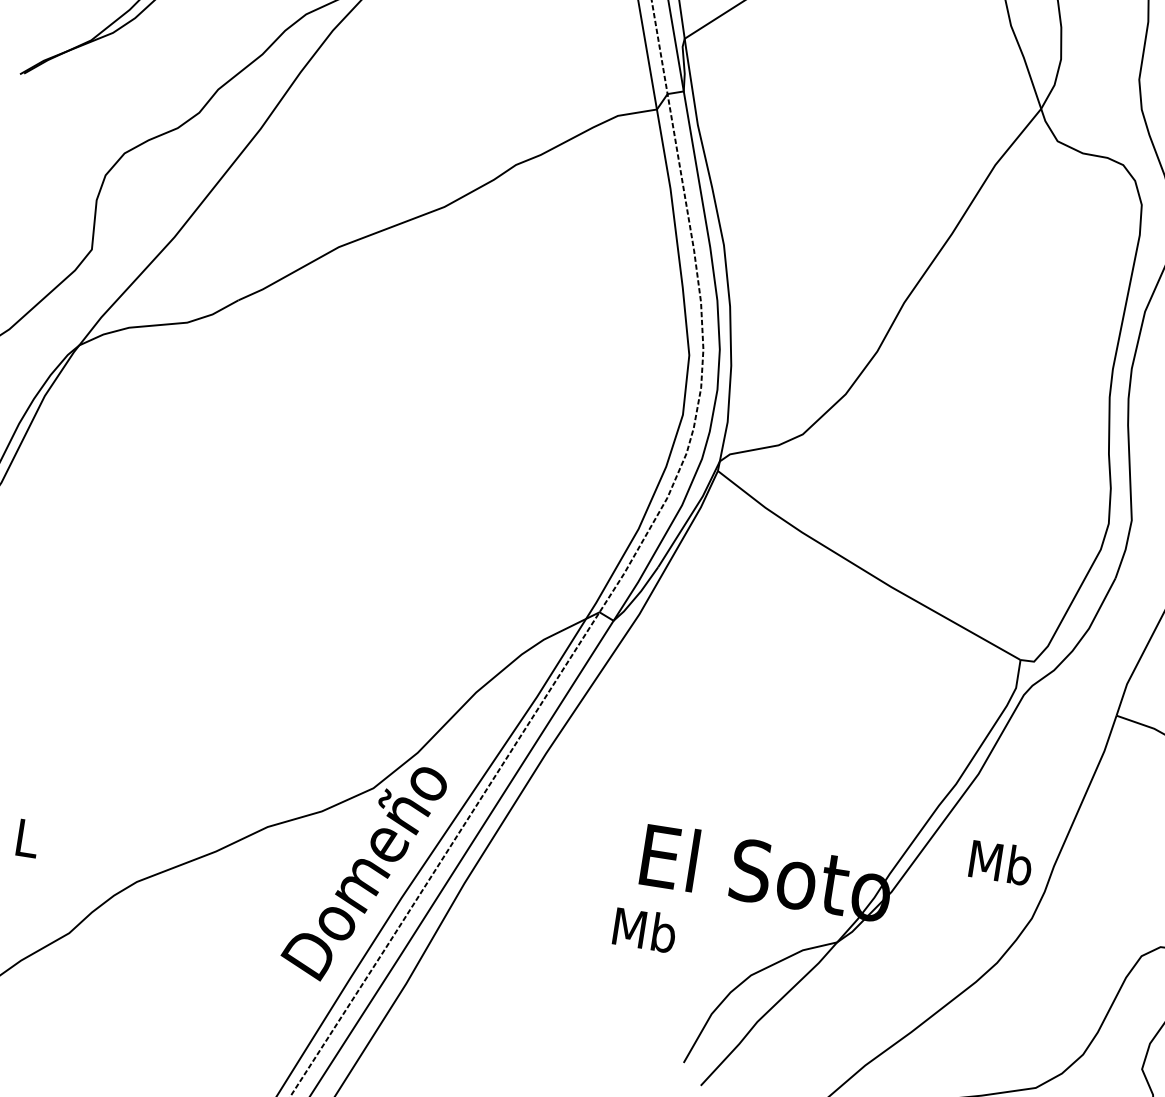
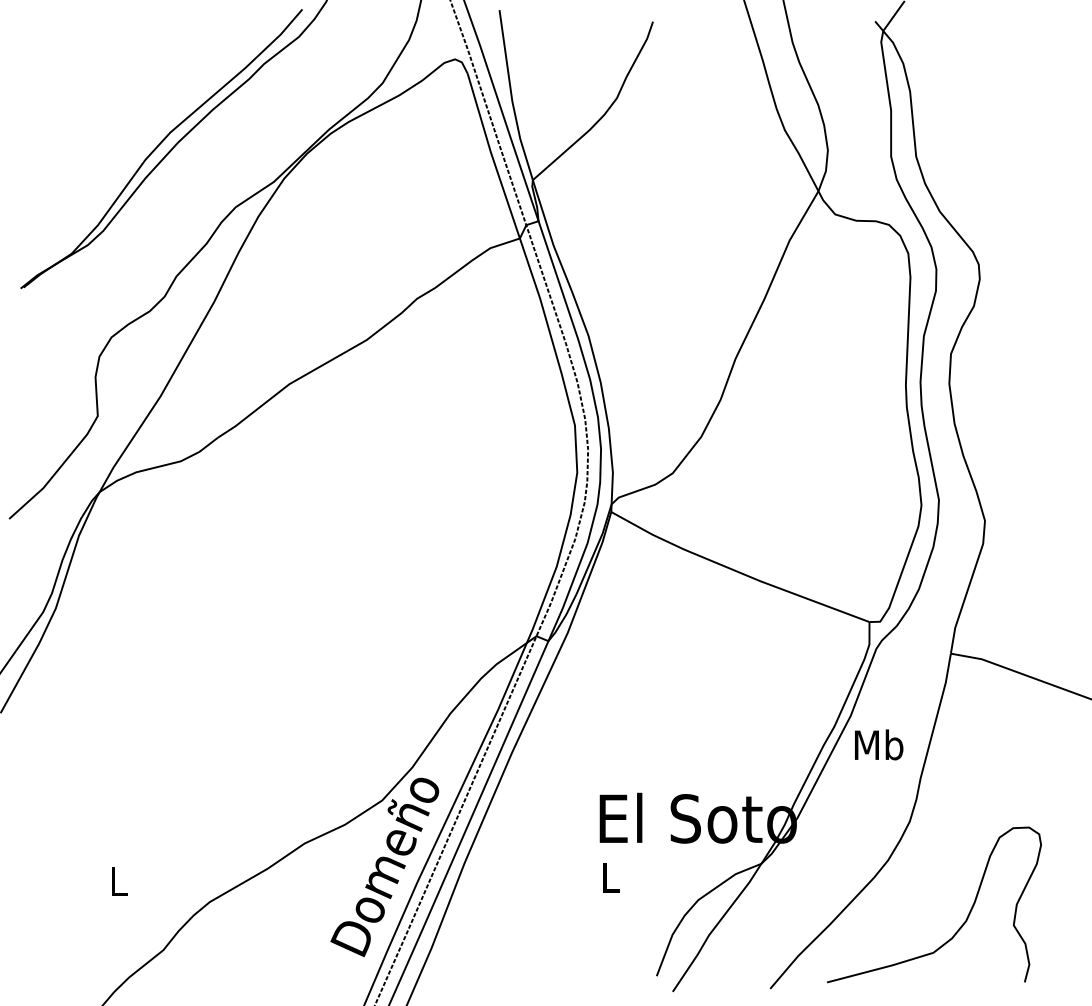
text: (1001, 862) -> (879, 744), moved
text: (645, 929) -> (610, 877), Mb -> L

